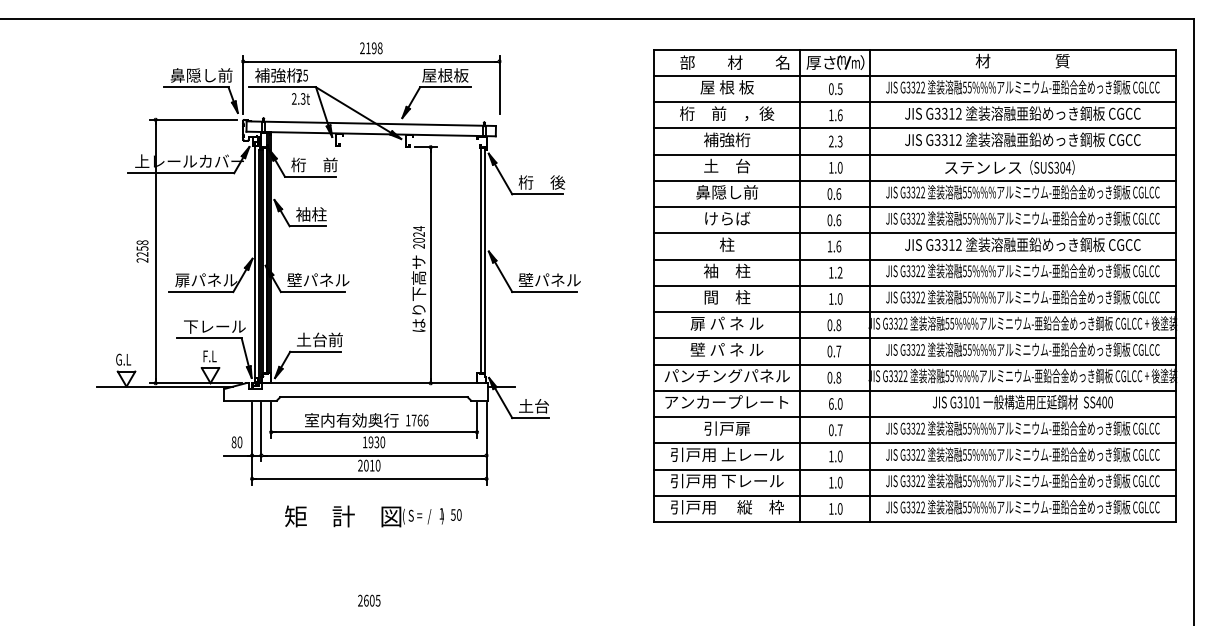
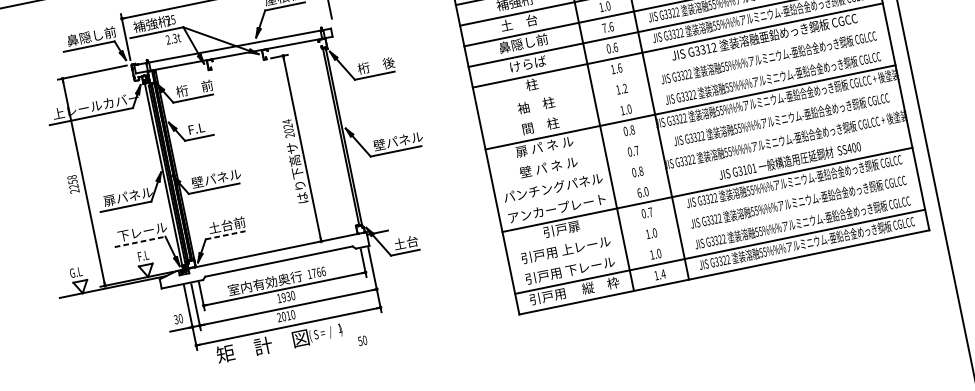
text: (829, 193) -> (604, 27), 0.6 -> 7.6
text: (311, 214) -> (200, 128), 袖柱 -> F.L
line: (914, 259) -> (681, 66), removed
line: (914, 285) -> (685, 86), removed
line: (209, 338) -> (140, 241), solid -> dashed
line: (914, 338) -> (694, 128), removed
line: (315, 351) -> (225, 235), solid -> dashed
line: (914, 364) -> (698, 148), removed
line: (914, 390) -> (702, 169), removed
text: (233, 441) -> (175, 319), 80 -> 30
line: (914, 443) -> (711, 210), removed
line: (914, 469) -> (715, 231), removed
text: (839, 508) -> (662, 273), 1.0 -> 1.4
text: (364, 516) -> (279, 342), moved

